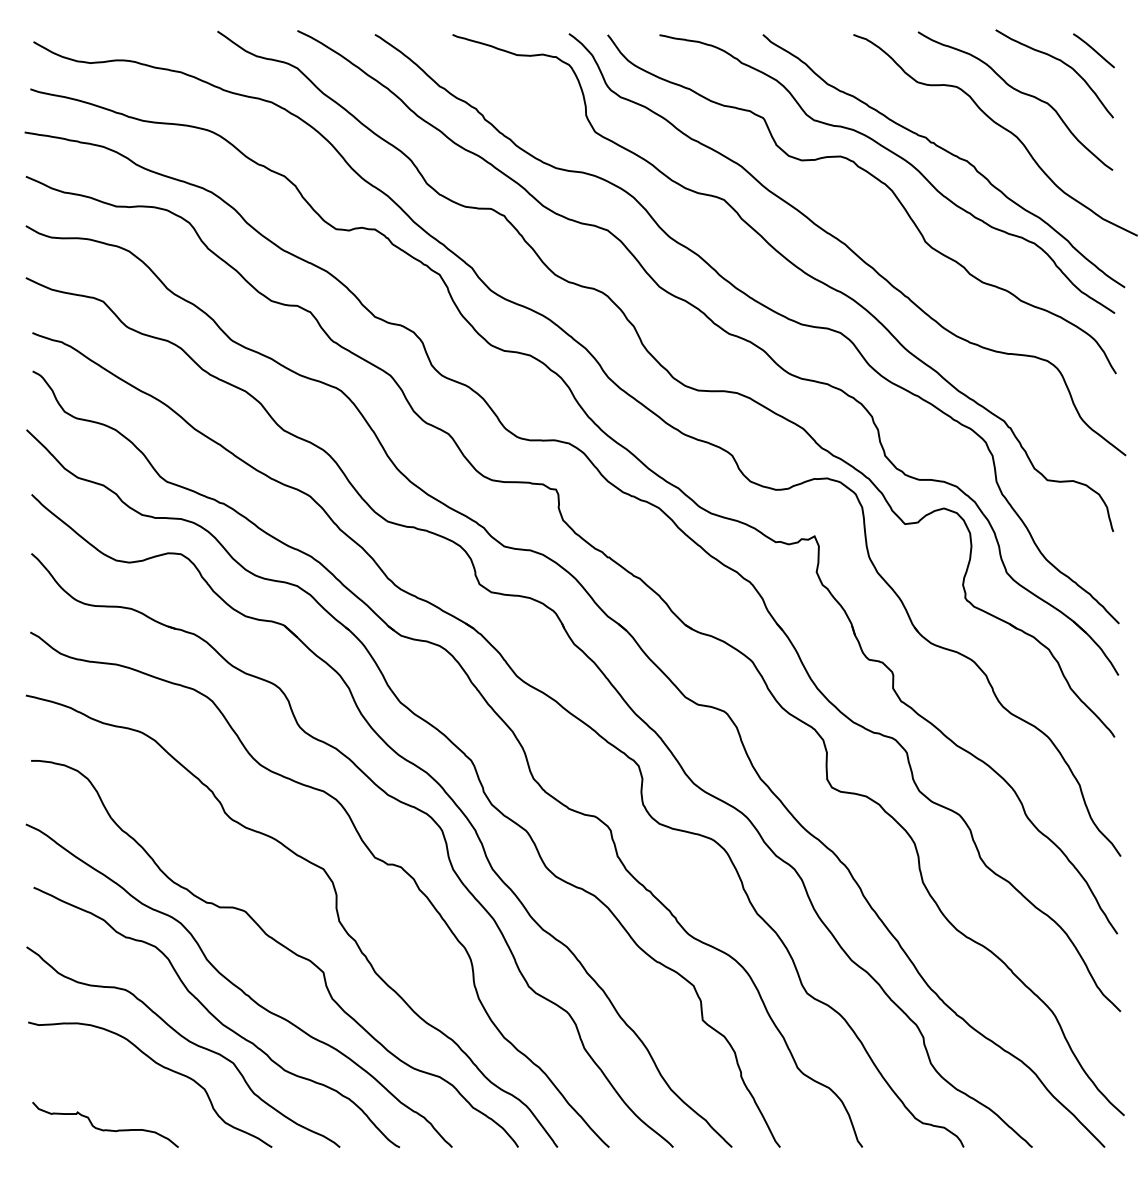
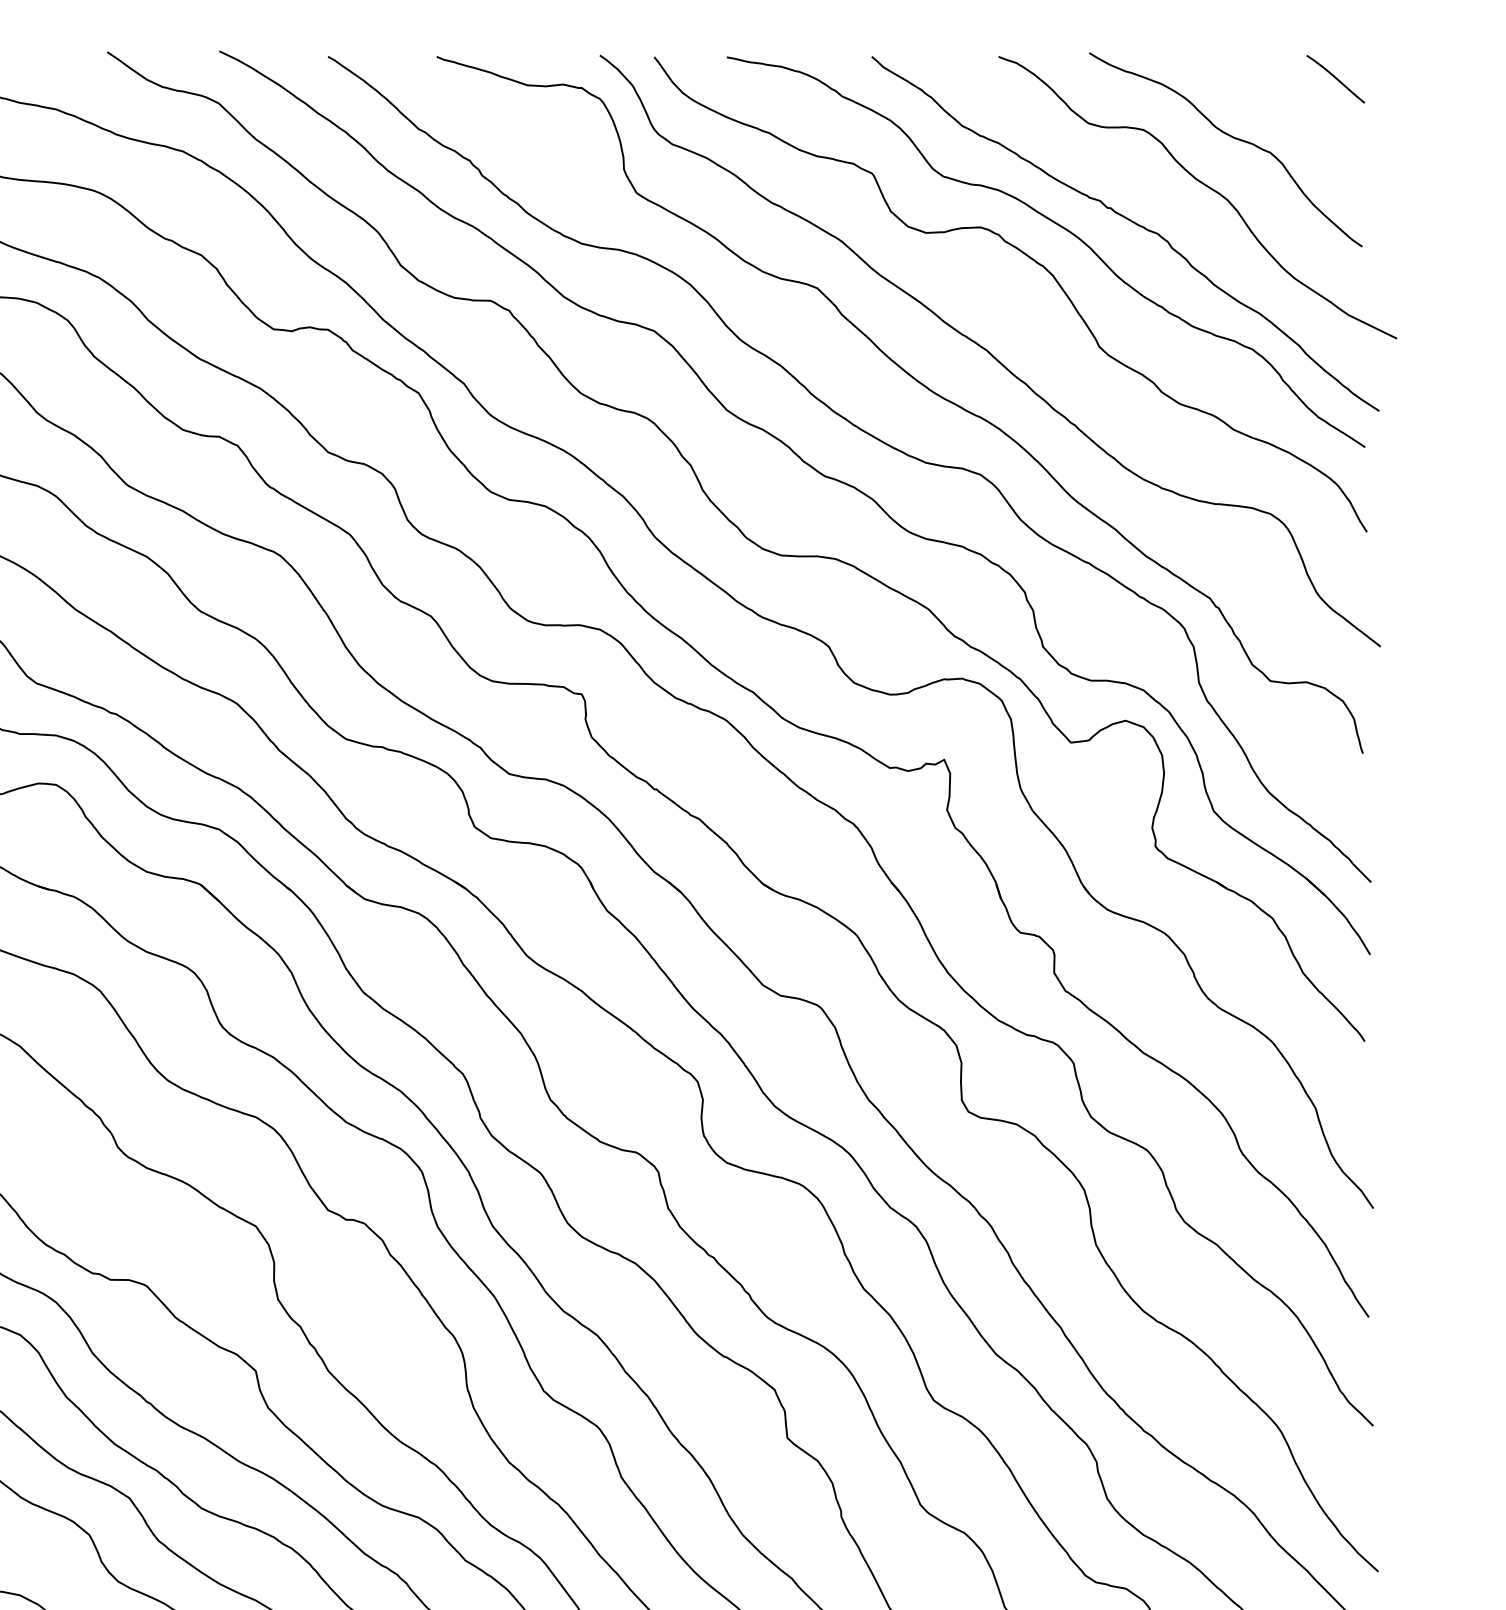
curve: (1061, 62) -> (1290, 95), removed

